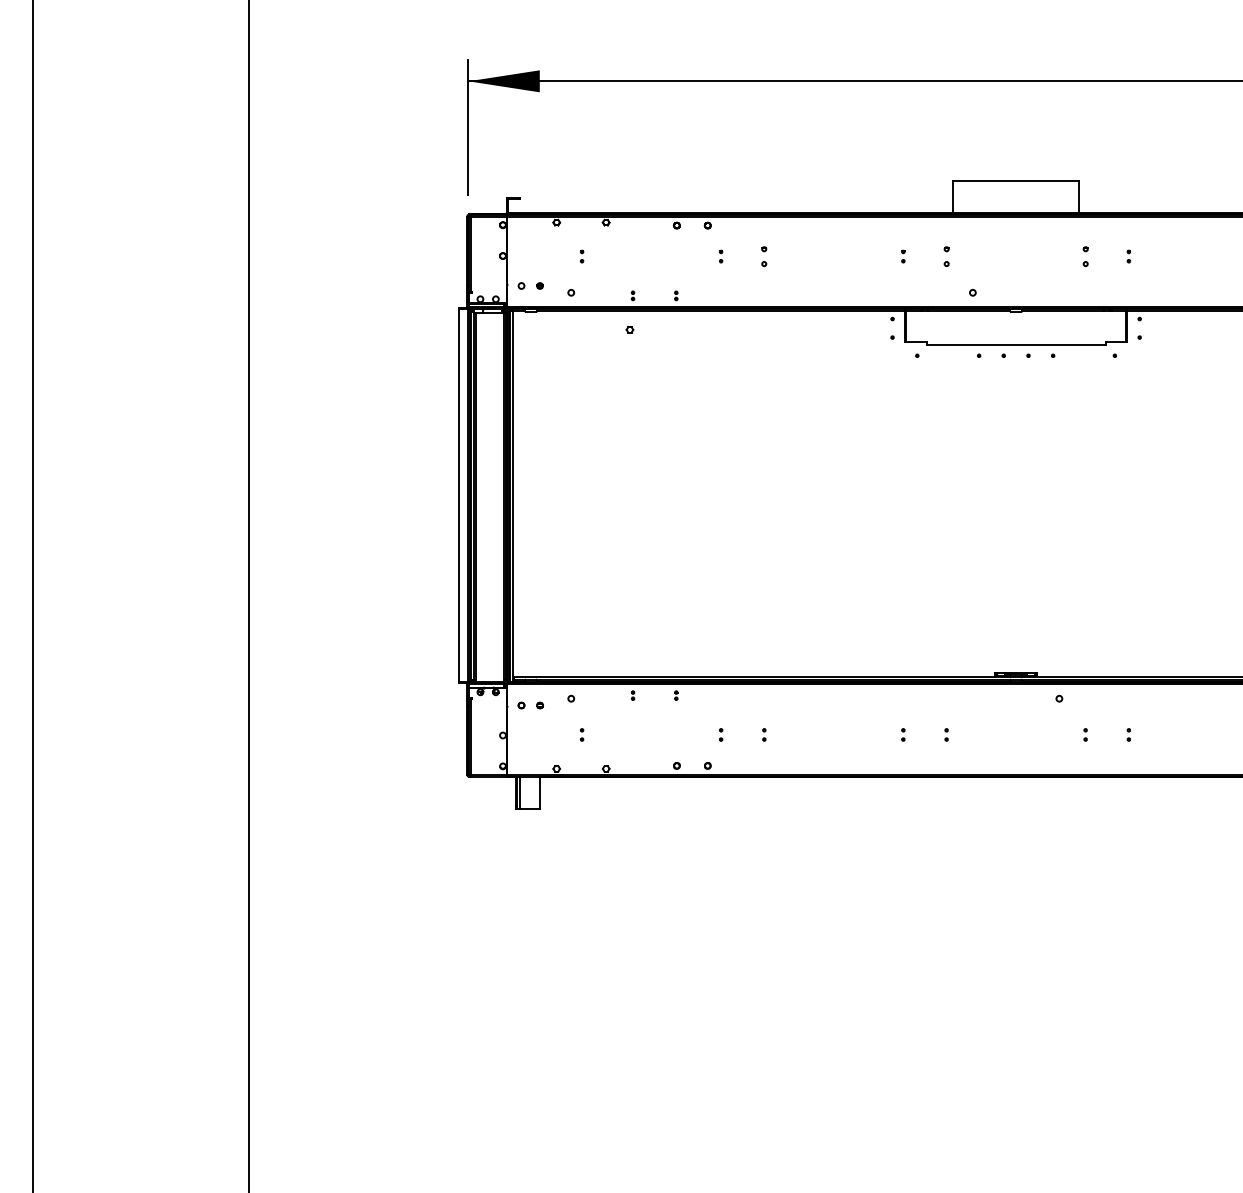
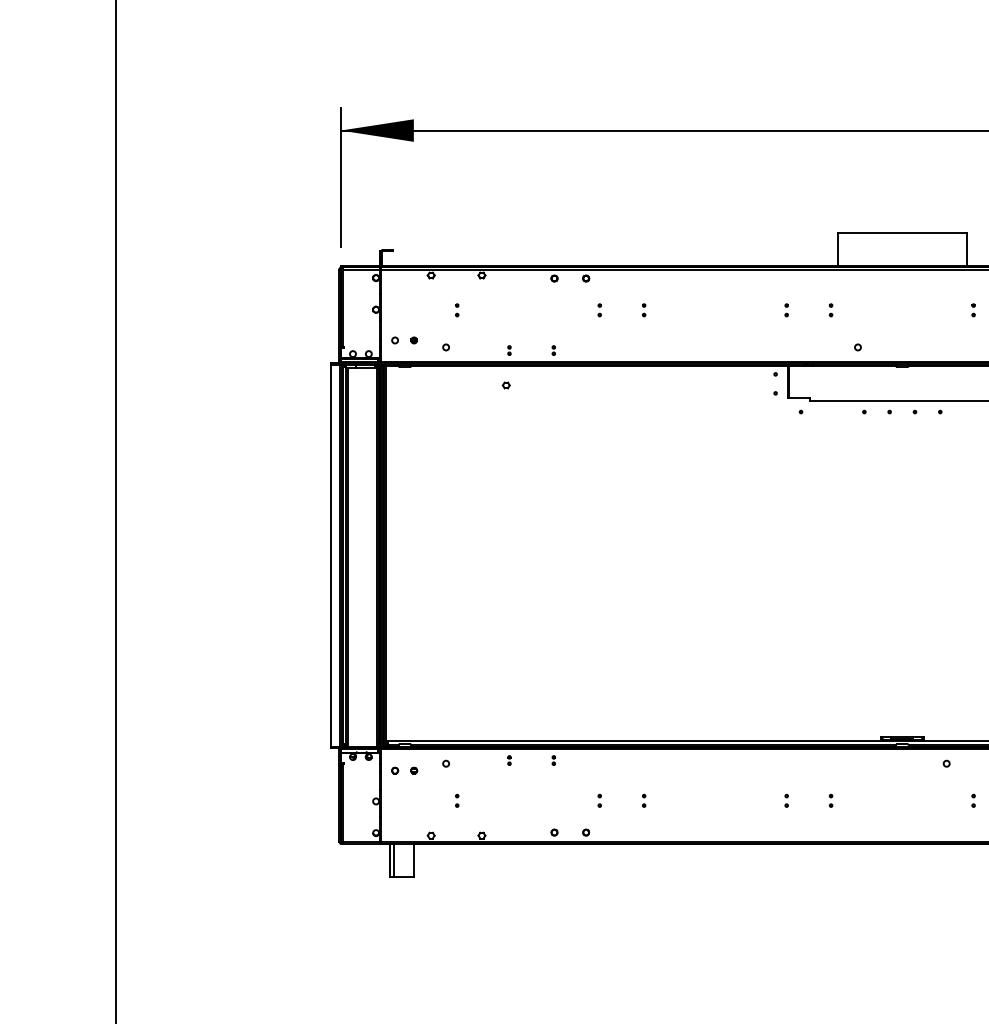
part: (764, 256) -> (644, 310), size x0.62
part: (946, 256) -> (830, 310), size x0.62
part: (1085, 256) -> (973, 310), size x0.62

